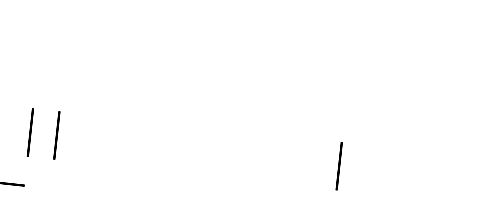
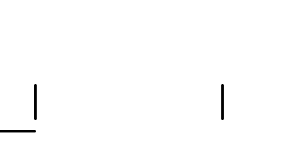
line: (56, 139) -> (51, 101), removed

